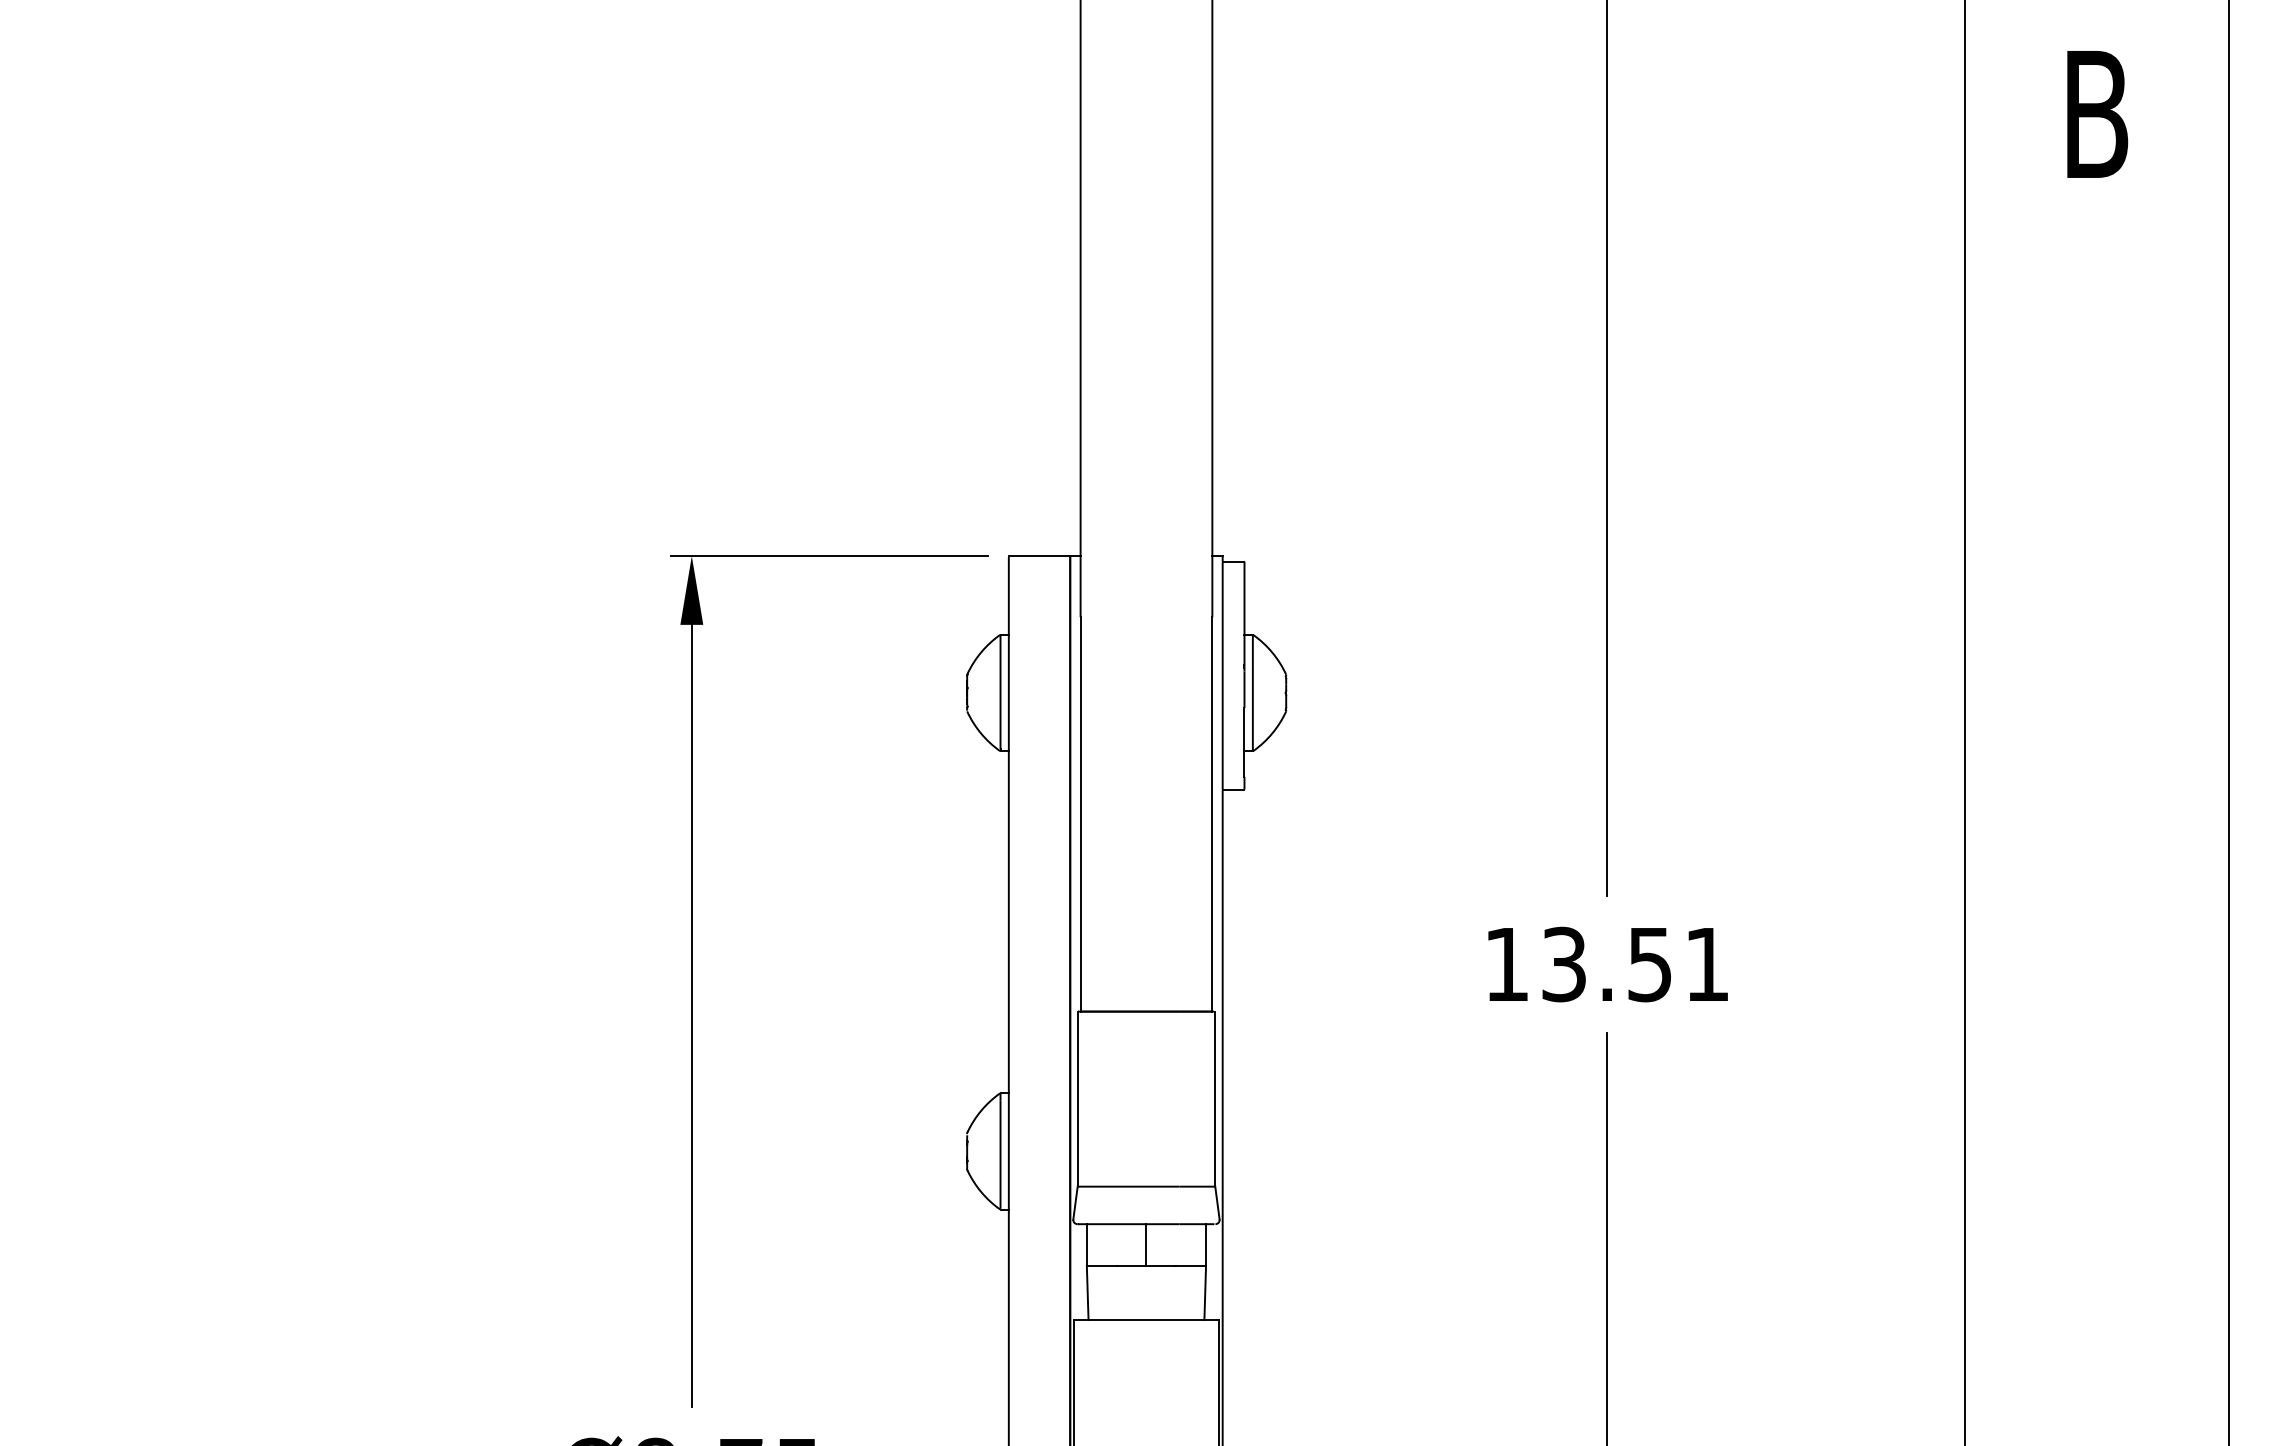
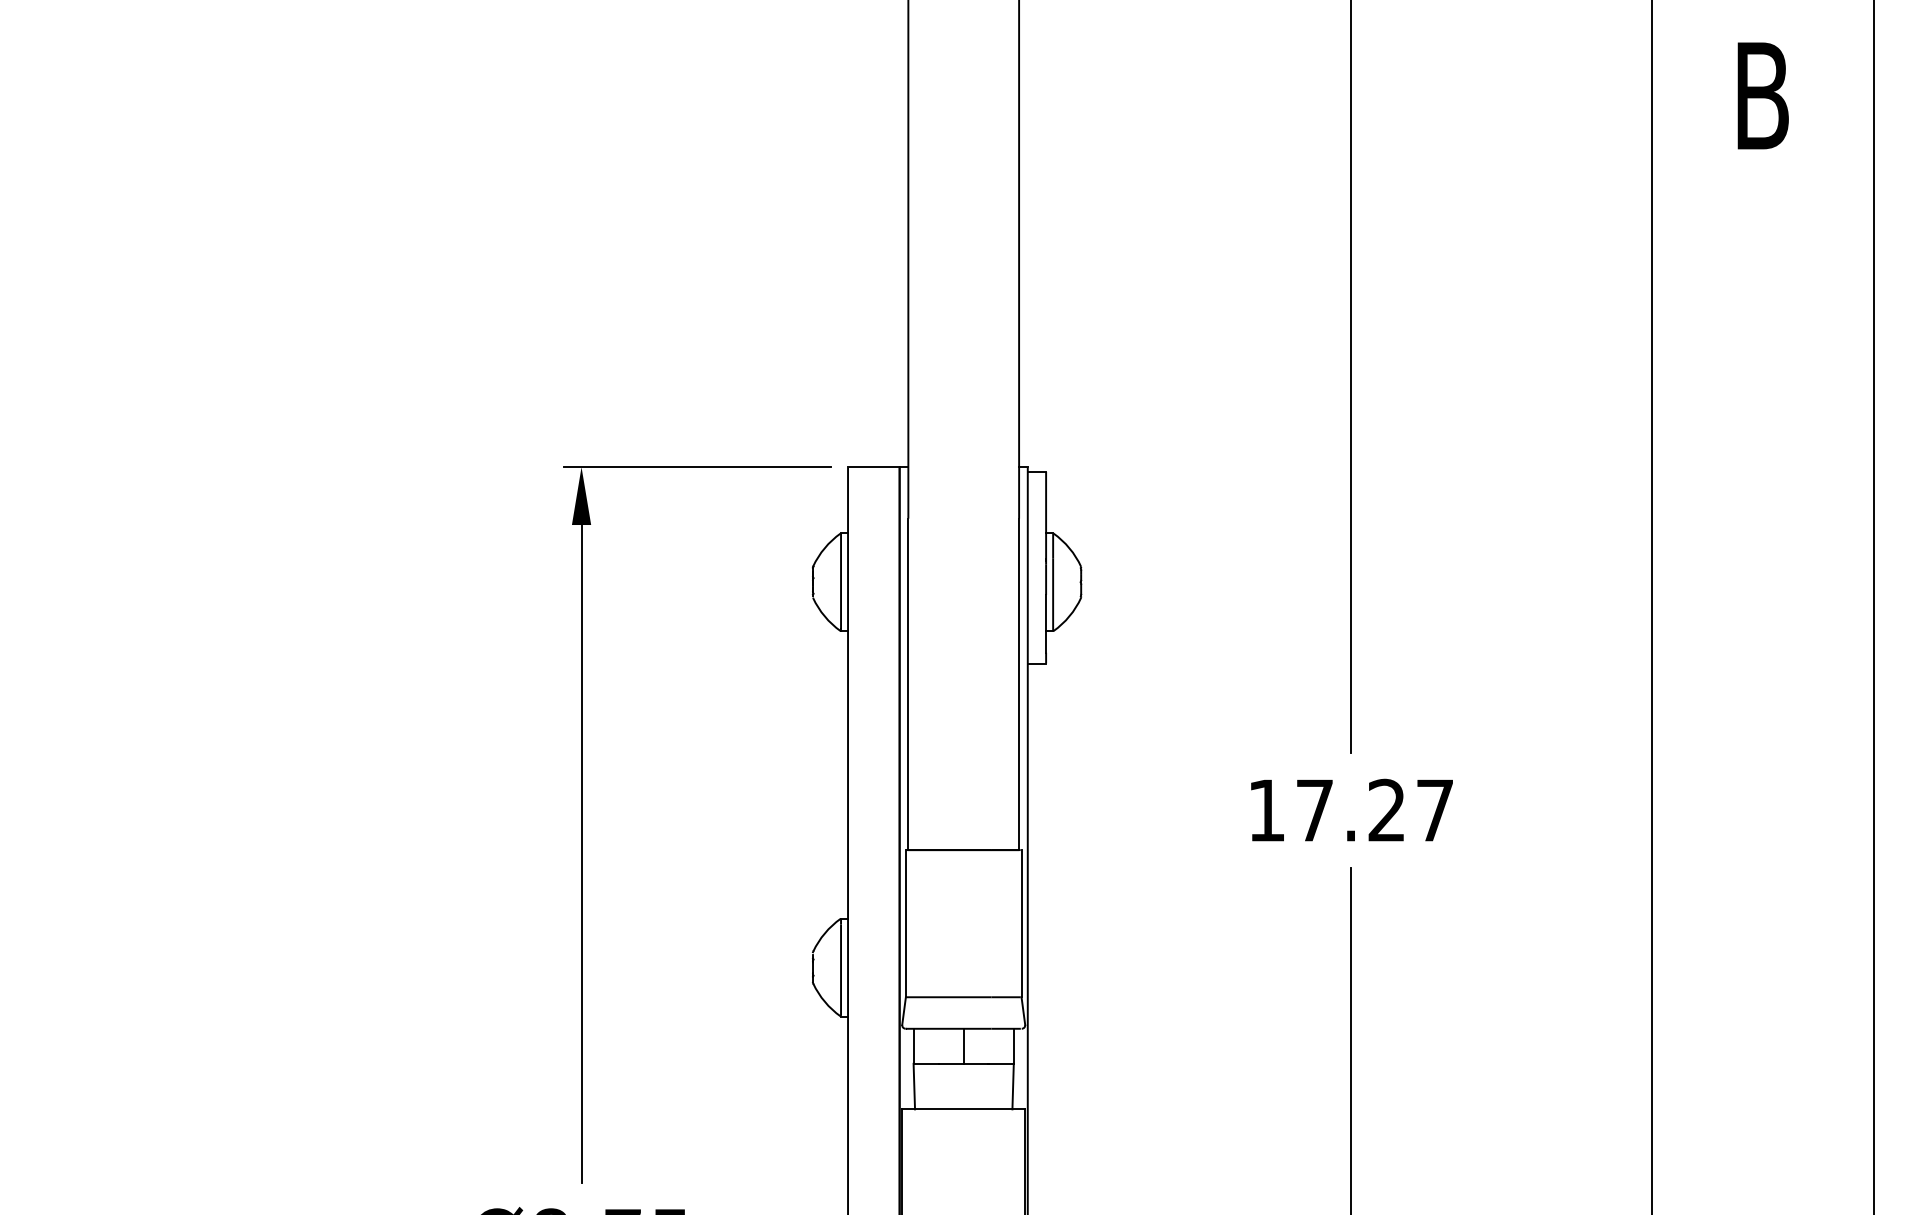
text: (1635, 964) -> (1374, 810), 13.51 -> 17.27

